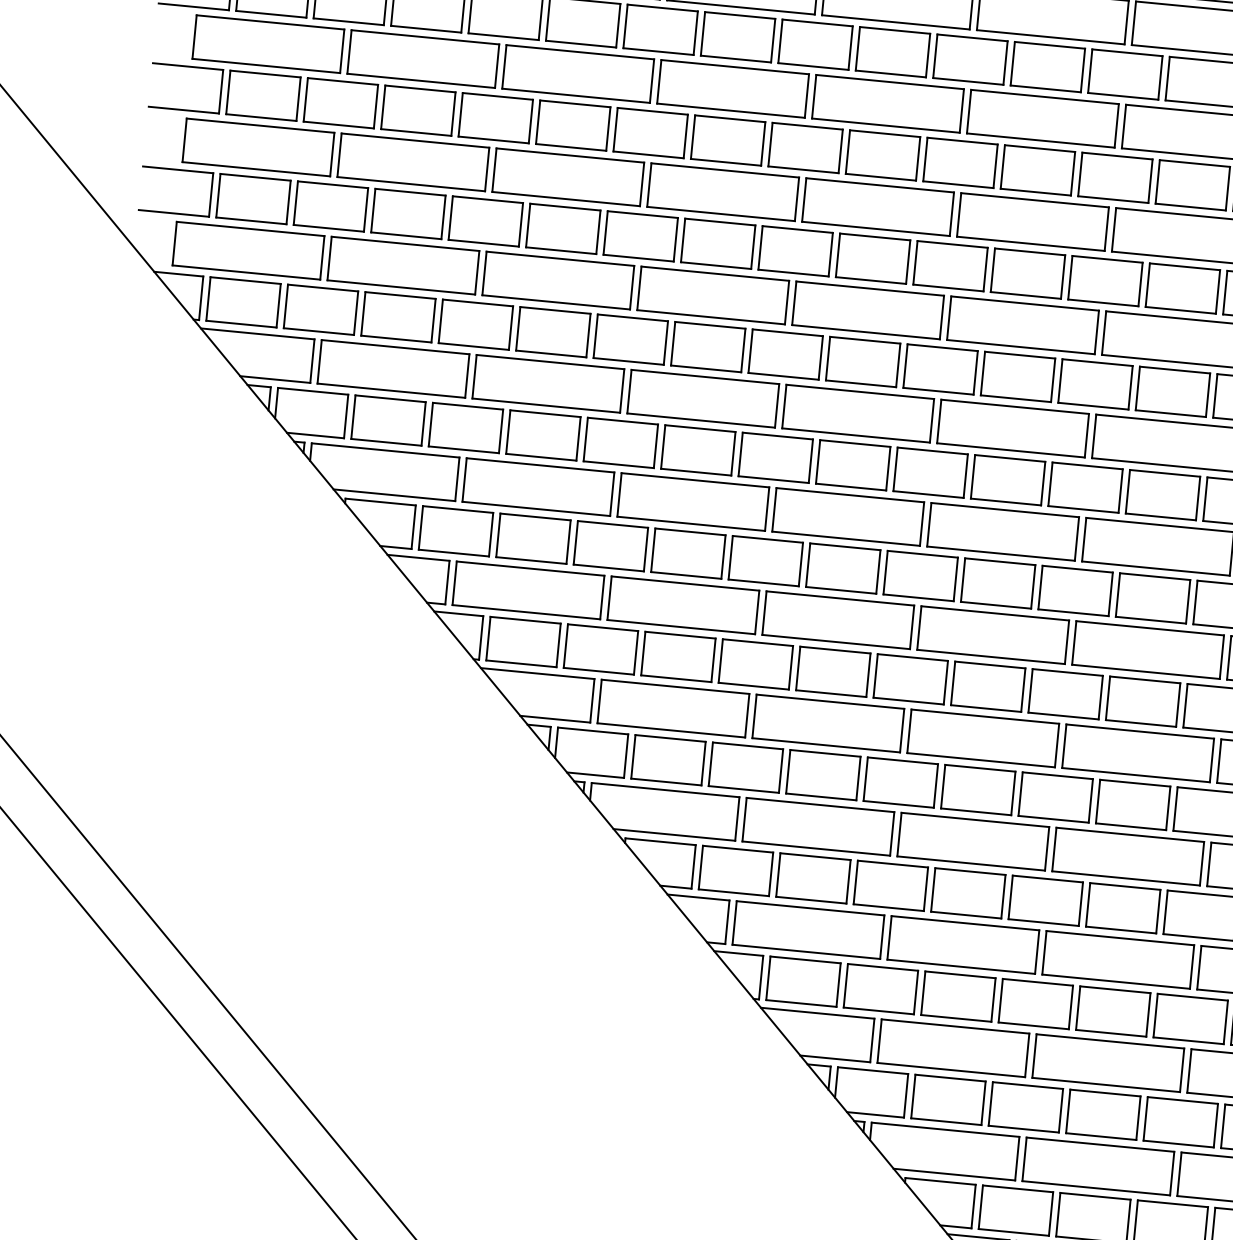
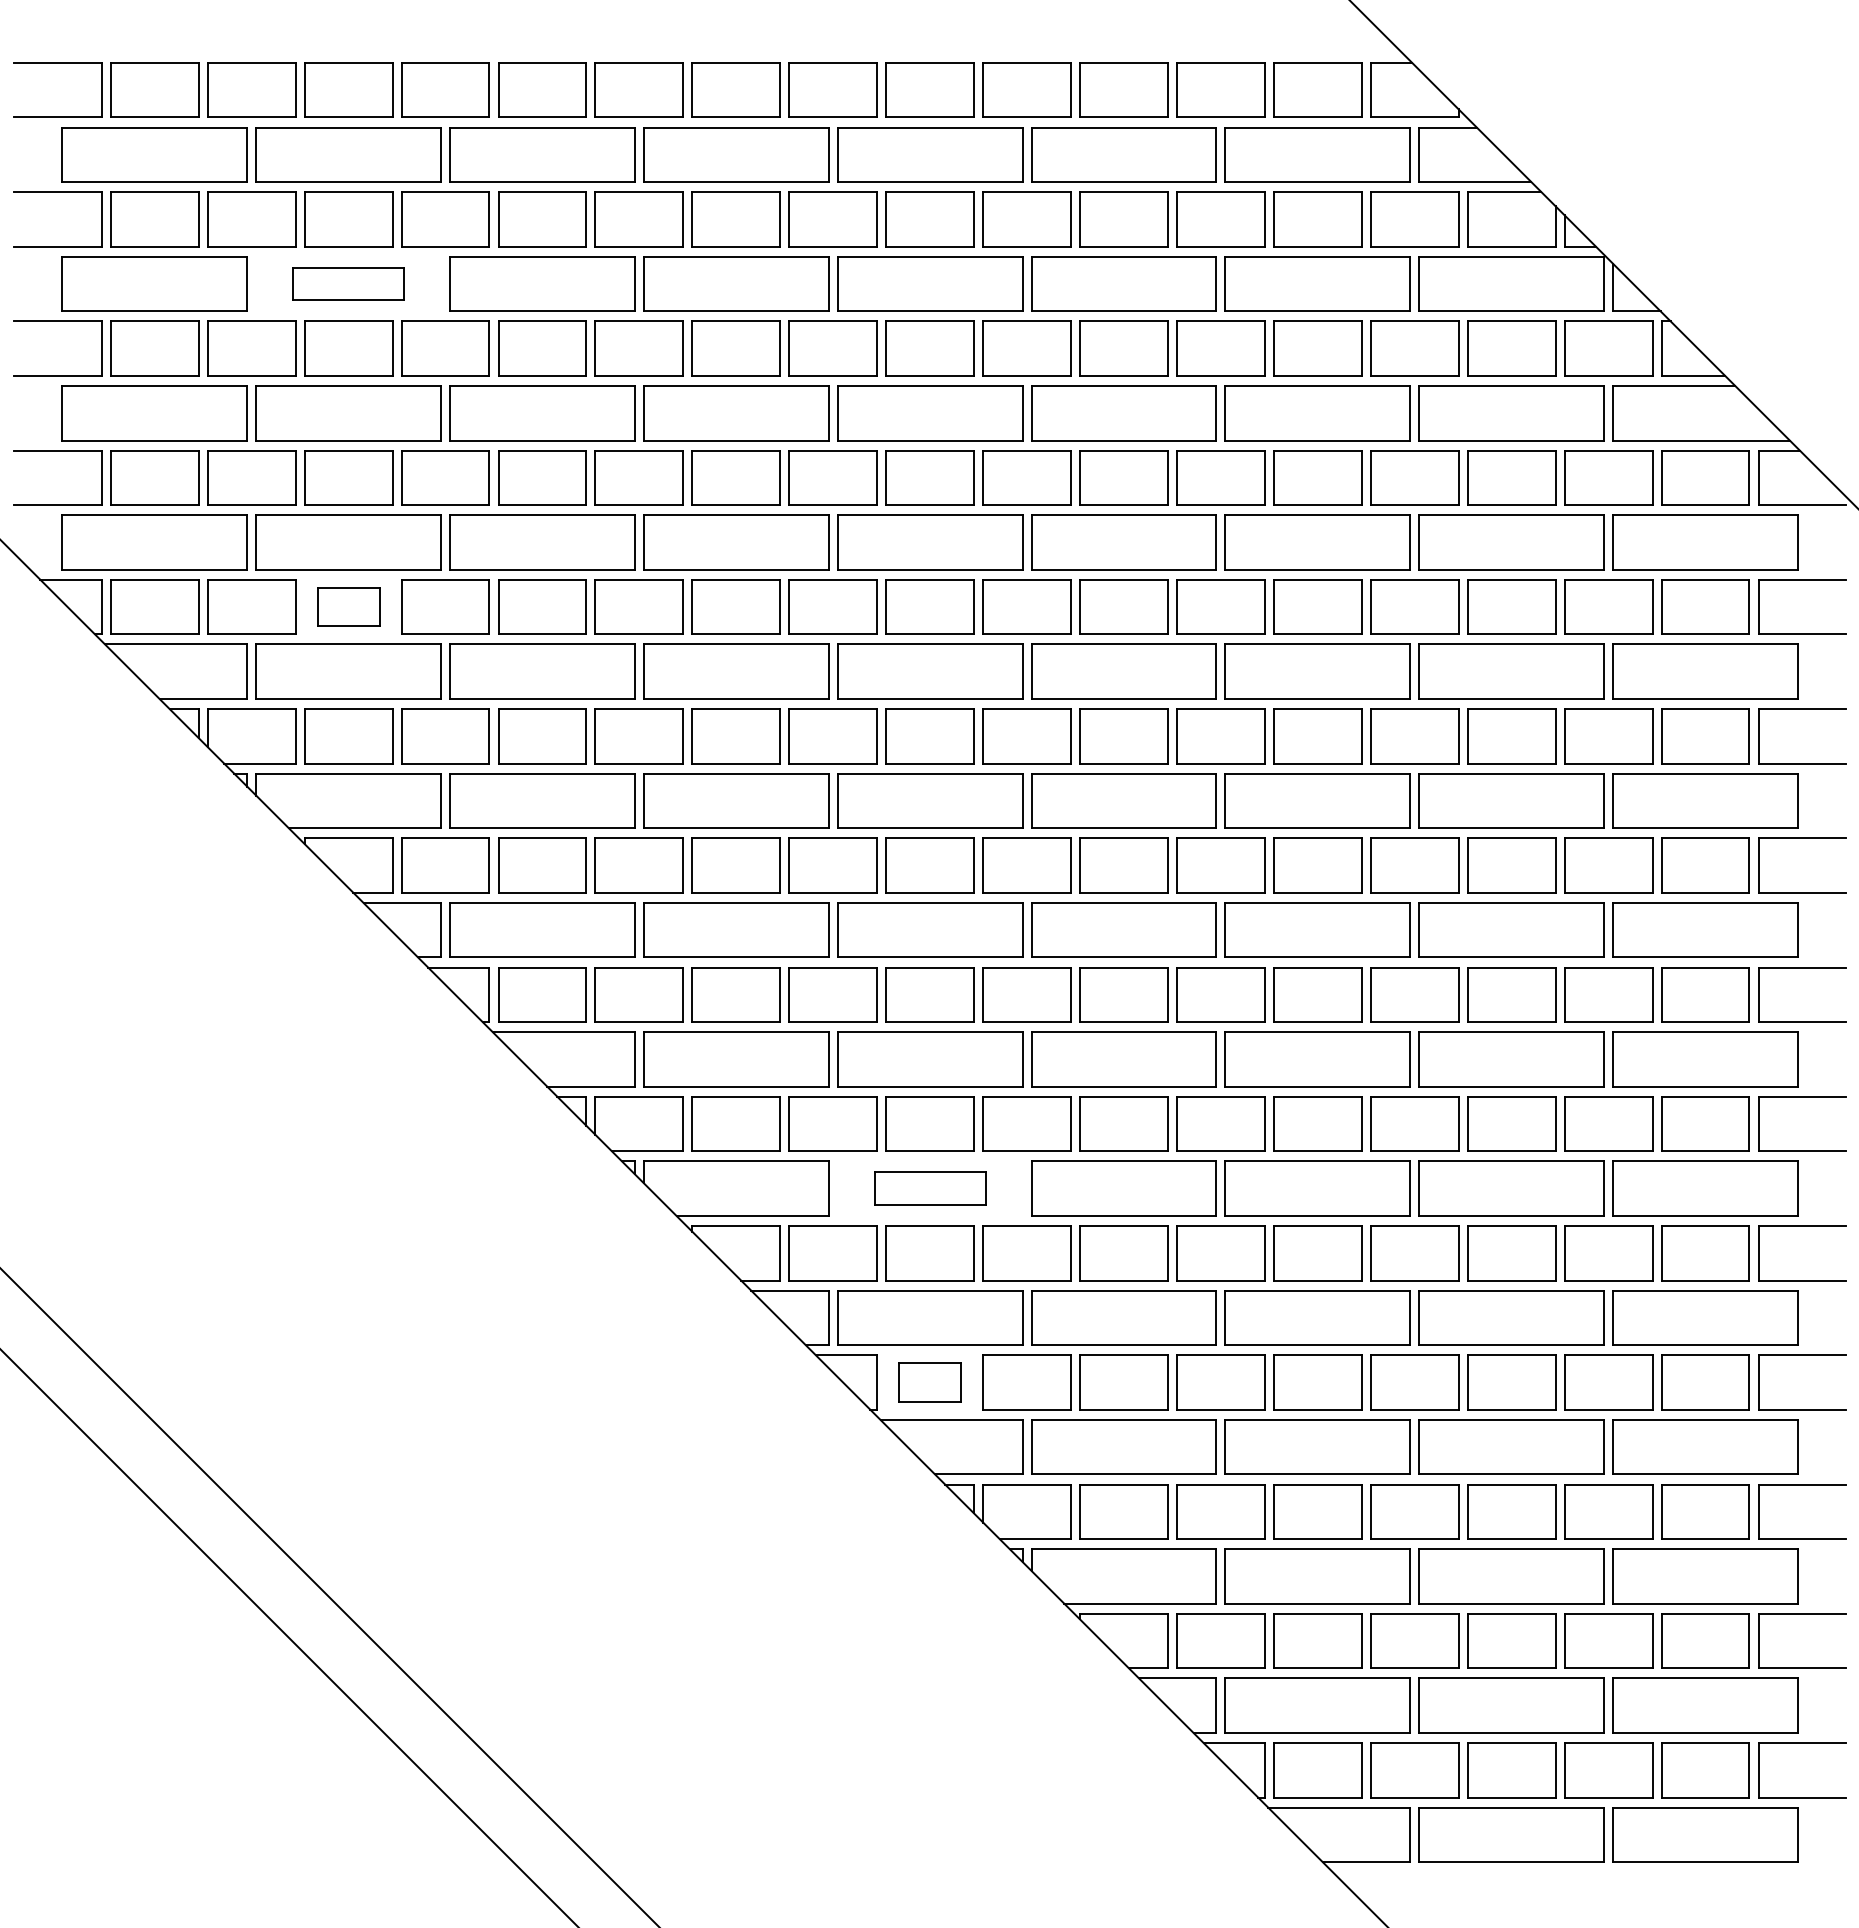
part: (423, 58) -> (348, 283), size x0.6
part: (398, 316) -> (348, 606), size x0.7
part: (818, 826) -> (930, 1188), size x0.6
part: (802, 981) -> (929, 1382), size x0.7

